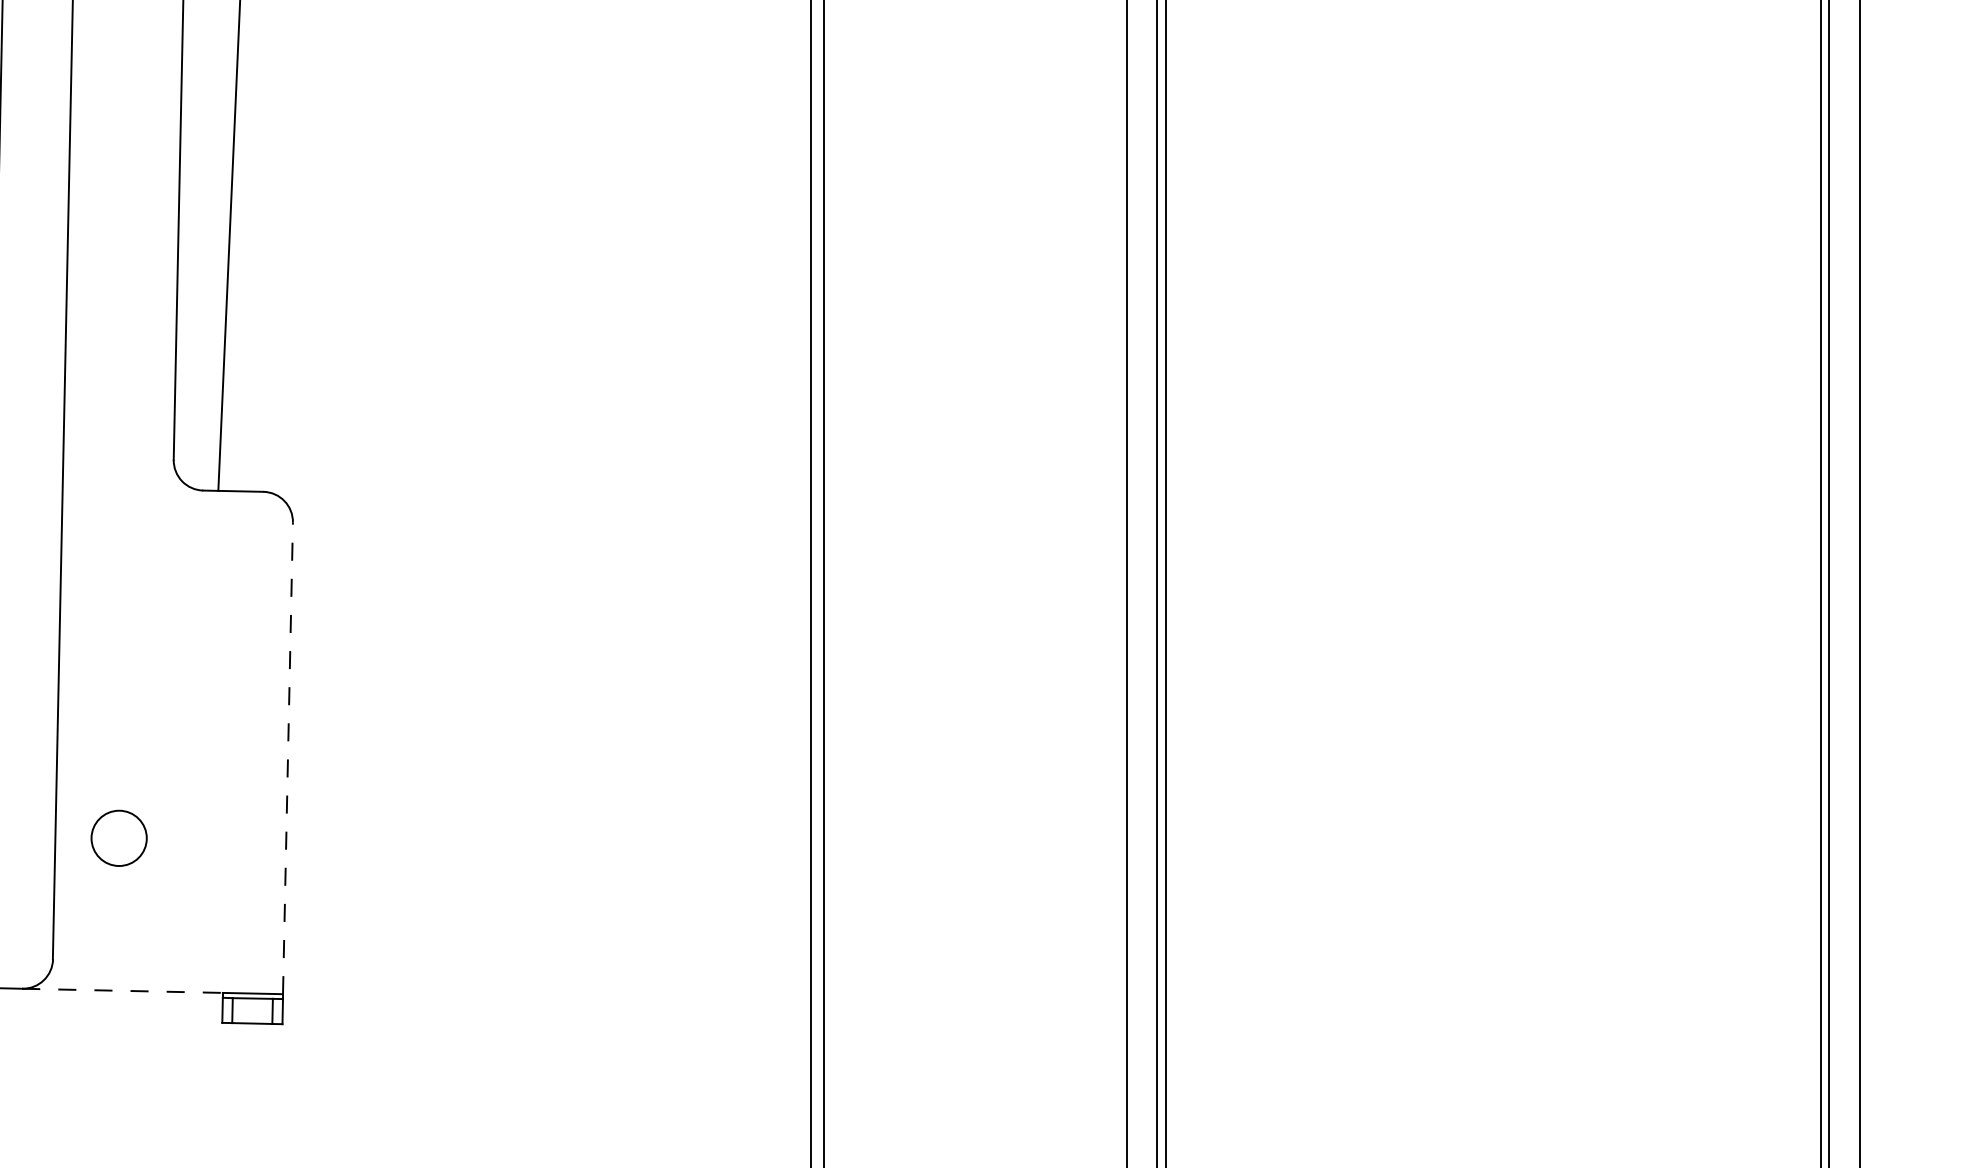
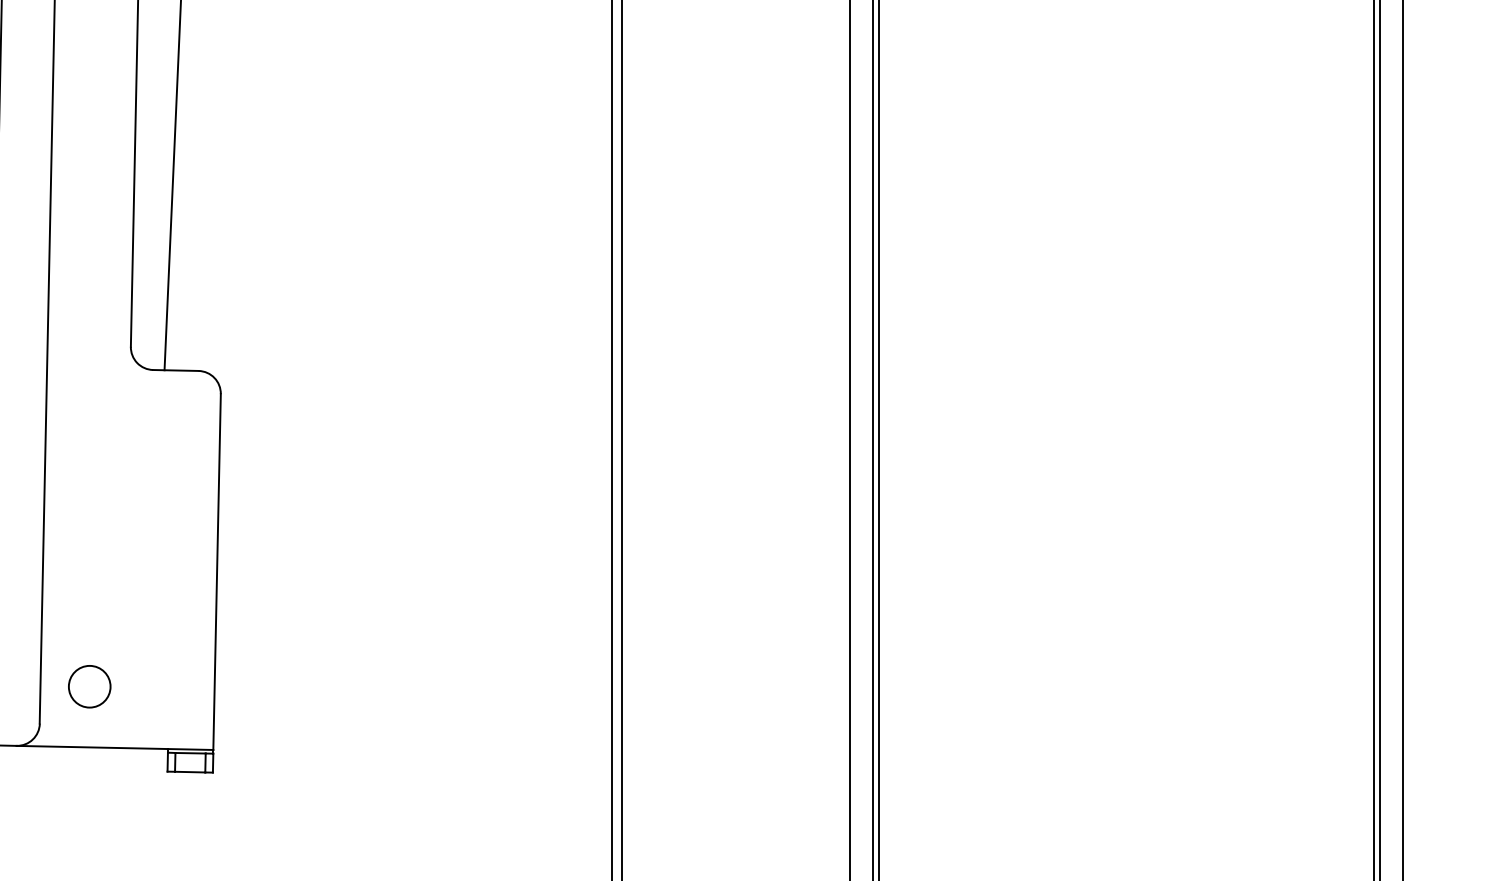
line: (287, 758) -> (216, 572), dashed -> solid
circle: (118, 837) -> (89, 686), moved
line: (123, 990) -> (92, 747), dashed -> solid

